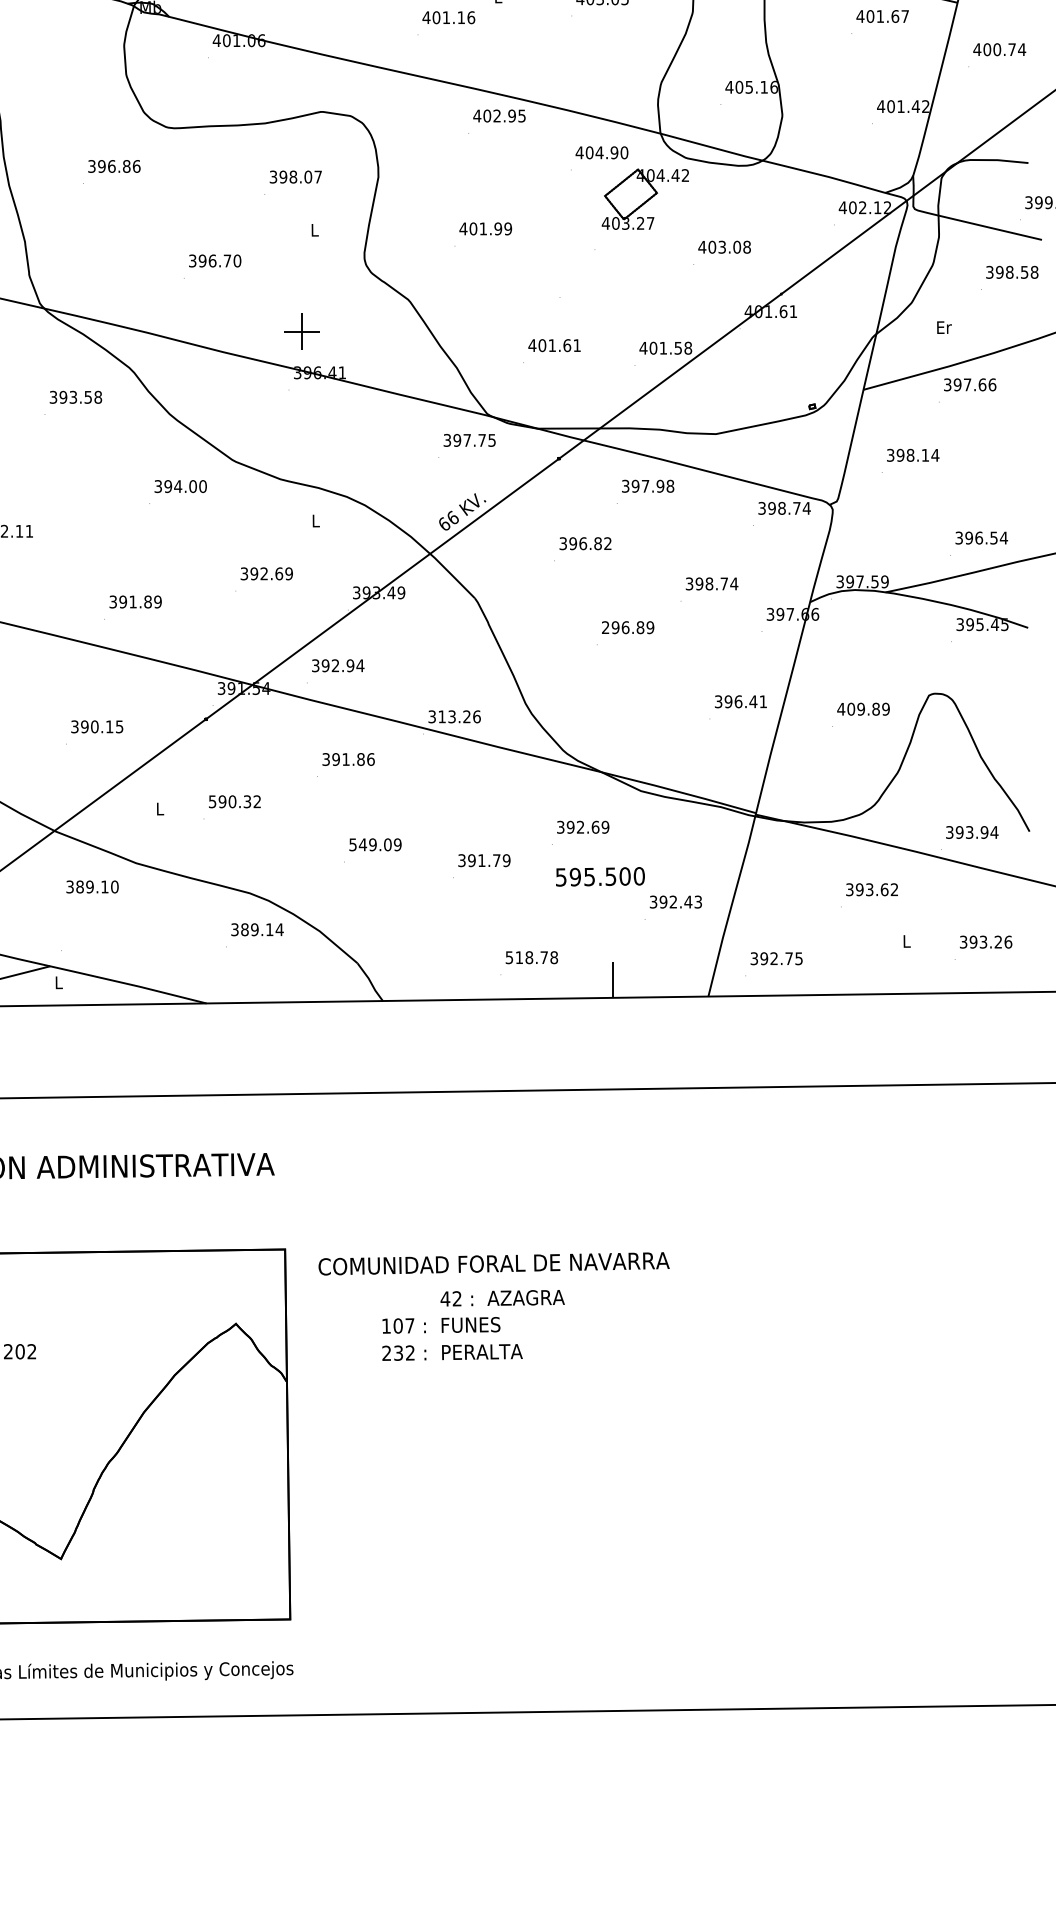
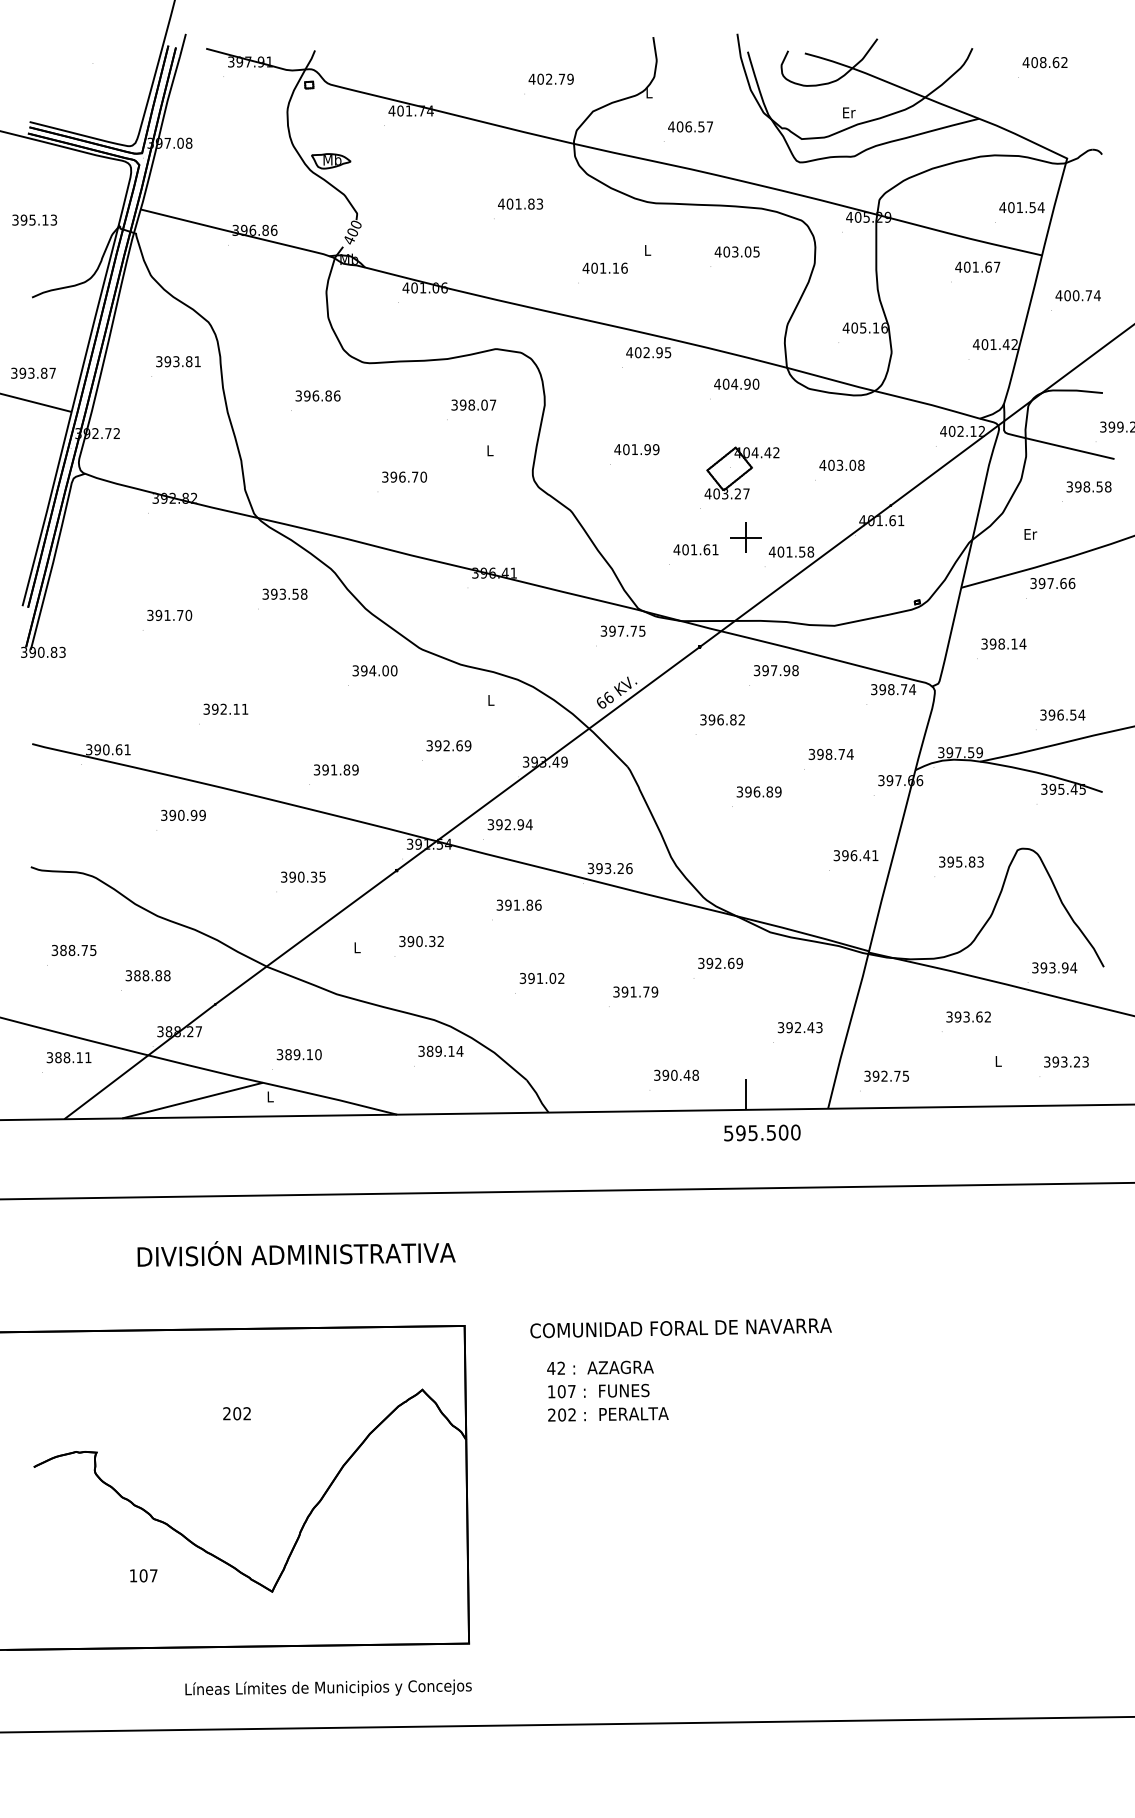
part: (644, 198) -> (741, 472), moved
part: (301, 331) -> (745, 537), moved
text: (605, 628) -> (739, 792), 296.89 -> 396.89
text: (862, 708) -> (960, 861), 409.89 -> 395.83
text: (442, 716) -> (599, 868), 313.26 -> 393.26
text: (109, 726) -> (313, 876), 390.15 -> 390.35
text: (212, 801) -> (402, 941), 590.32 -> 390.32
text: (375, 844) -> (542, 978), 549.09 -> 391.02
text: (600, 876) -> (762, 1132), moved
text: (91, 886) -> (298, 1054), moved
text: (1008, 941) -> (1085, 1061), 393.26 -> 393.23
text: (527, 956) -> (672, 1074), 518.78 -> 390.48
text: (493, 1264) -> (680, 1328), moved
text: (502, 1297) -> (600, 1367), moved
text: (399, 1352) -> (562, 1414), 232 -> 202

